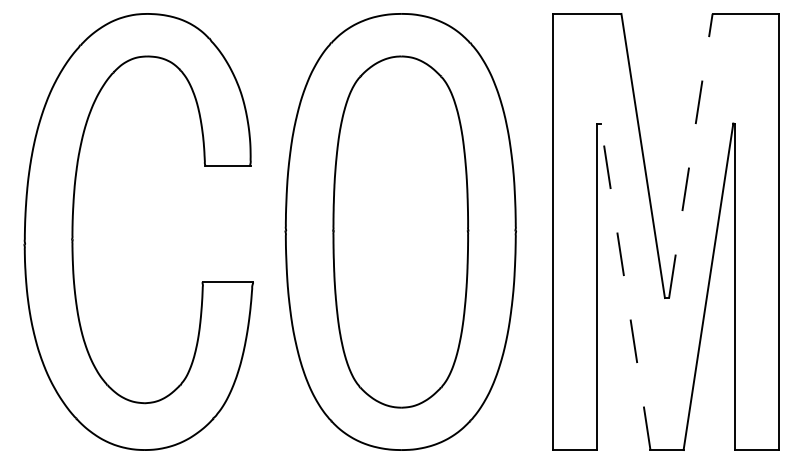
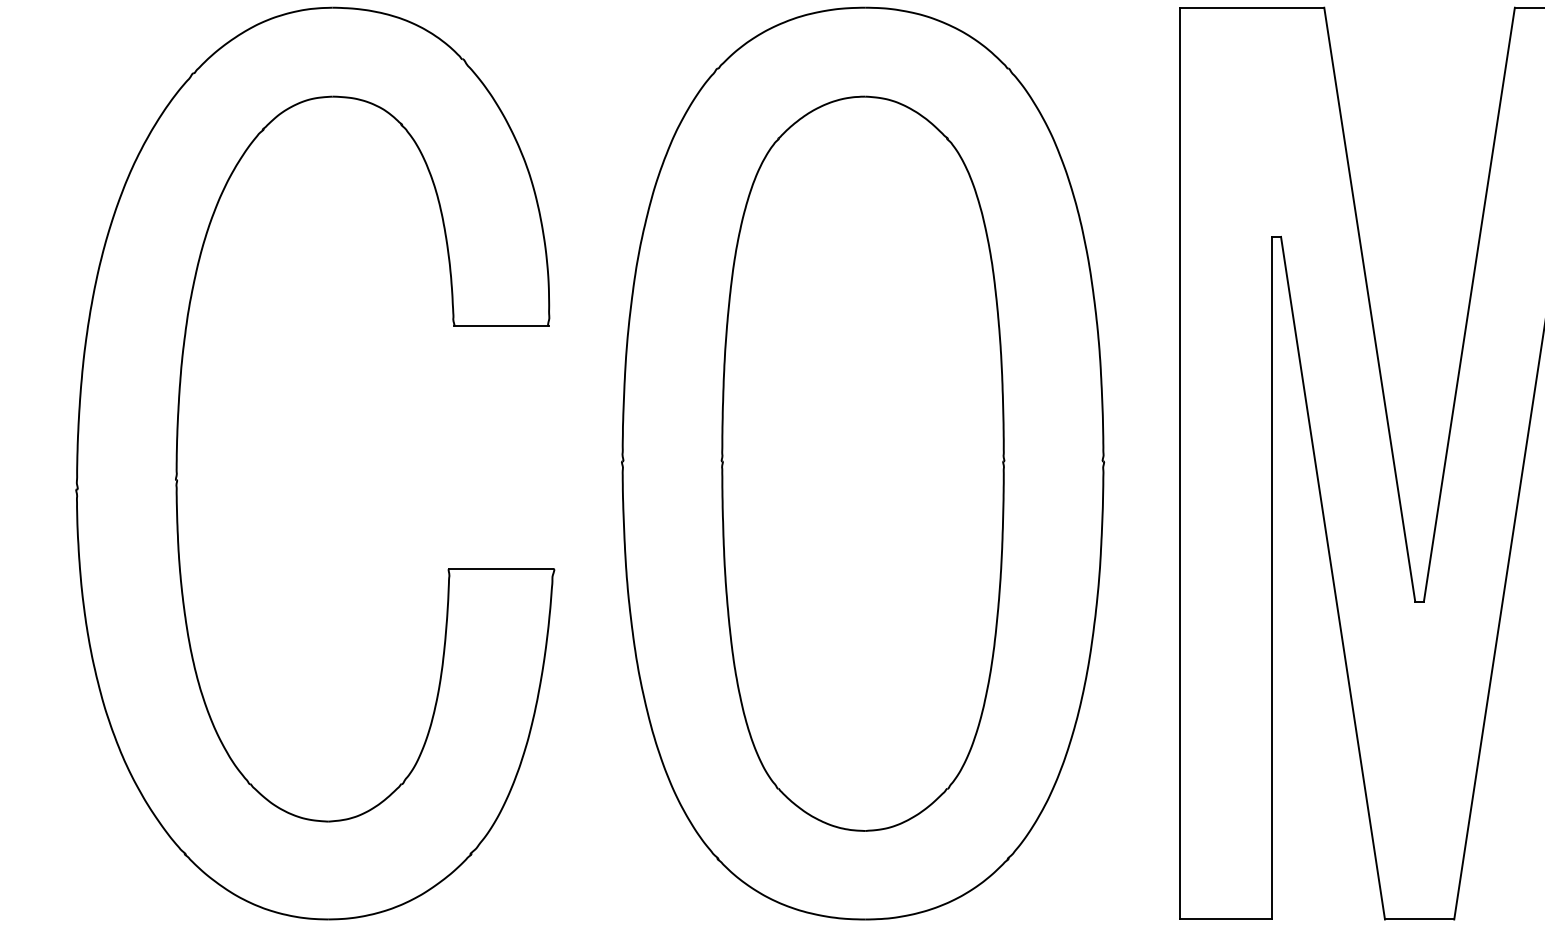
line: (690, 156) -> (1468, 305), dashed -> solid
line: (625, 286) -> (1332, 577), dashed -> solid

